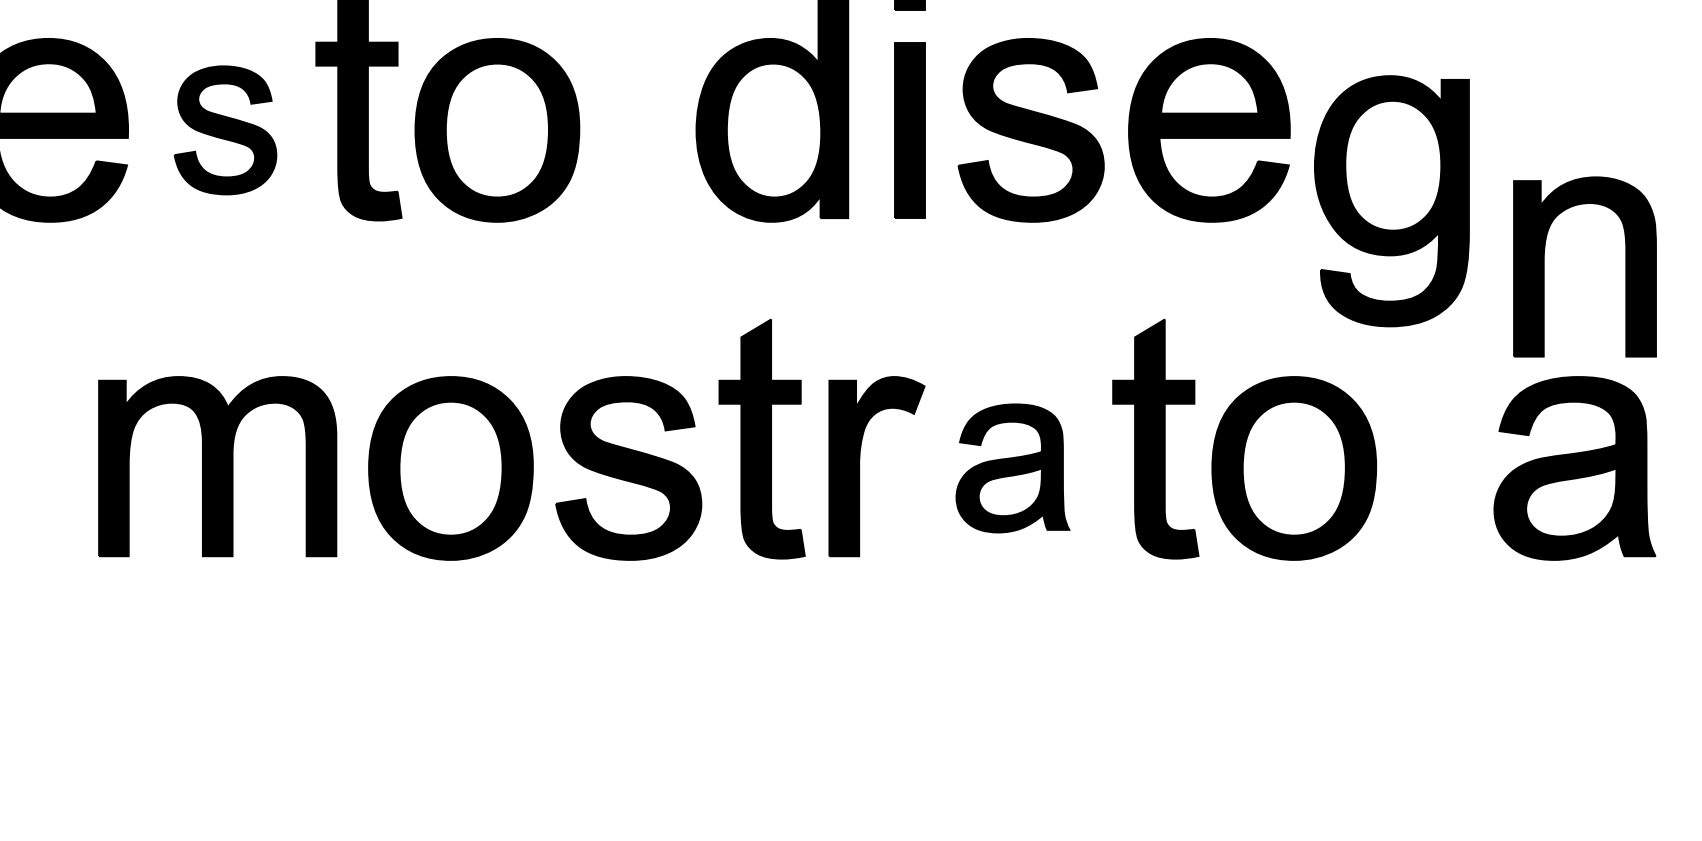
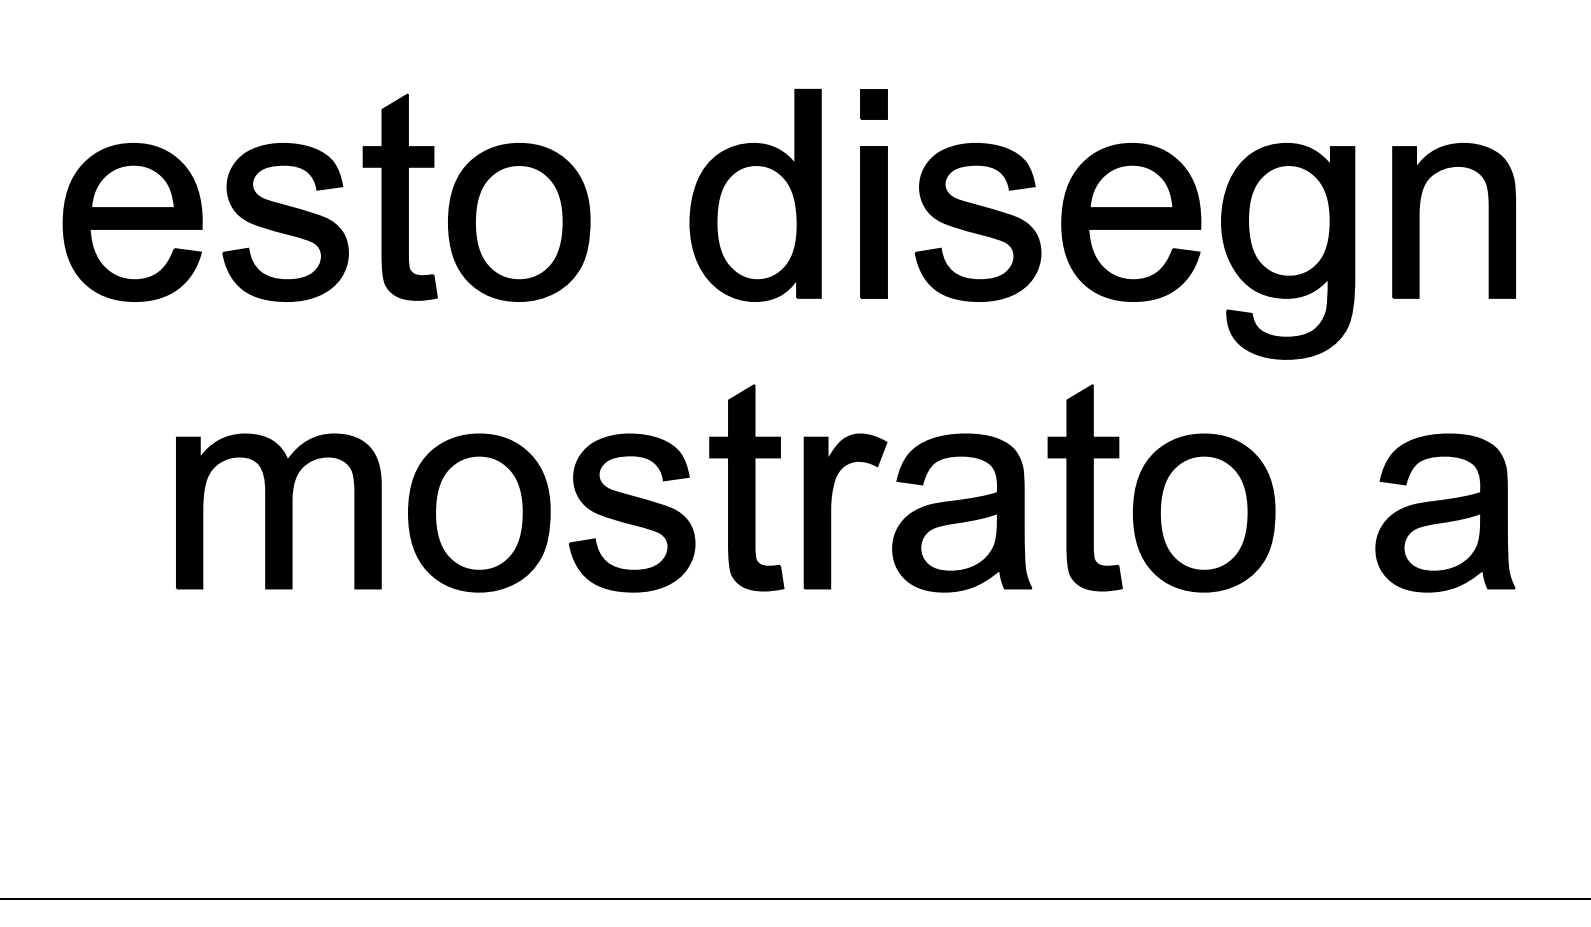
part: (225, 130) -> (285, 222), size x1.43
part: (1392, 201) -> (1288, 251), moved
part: (1544, 266) -> (1419, 220), moved
part: (1013, 467) -> (962, 512), size x1.43

